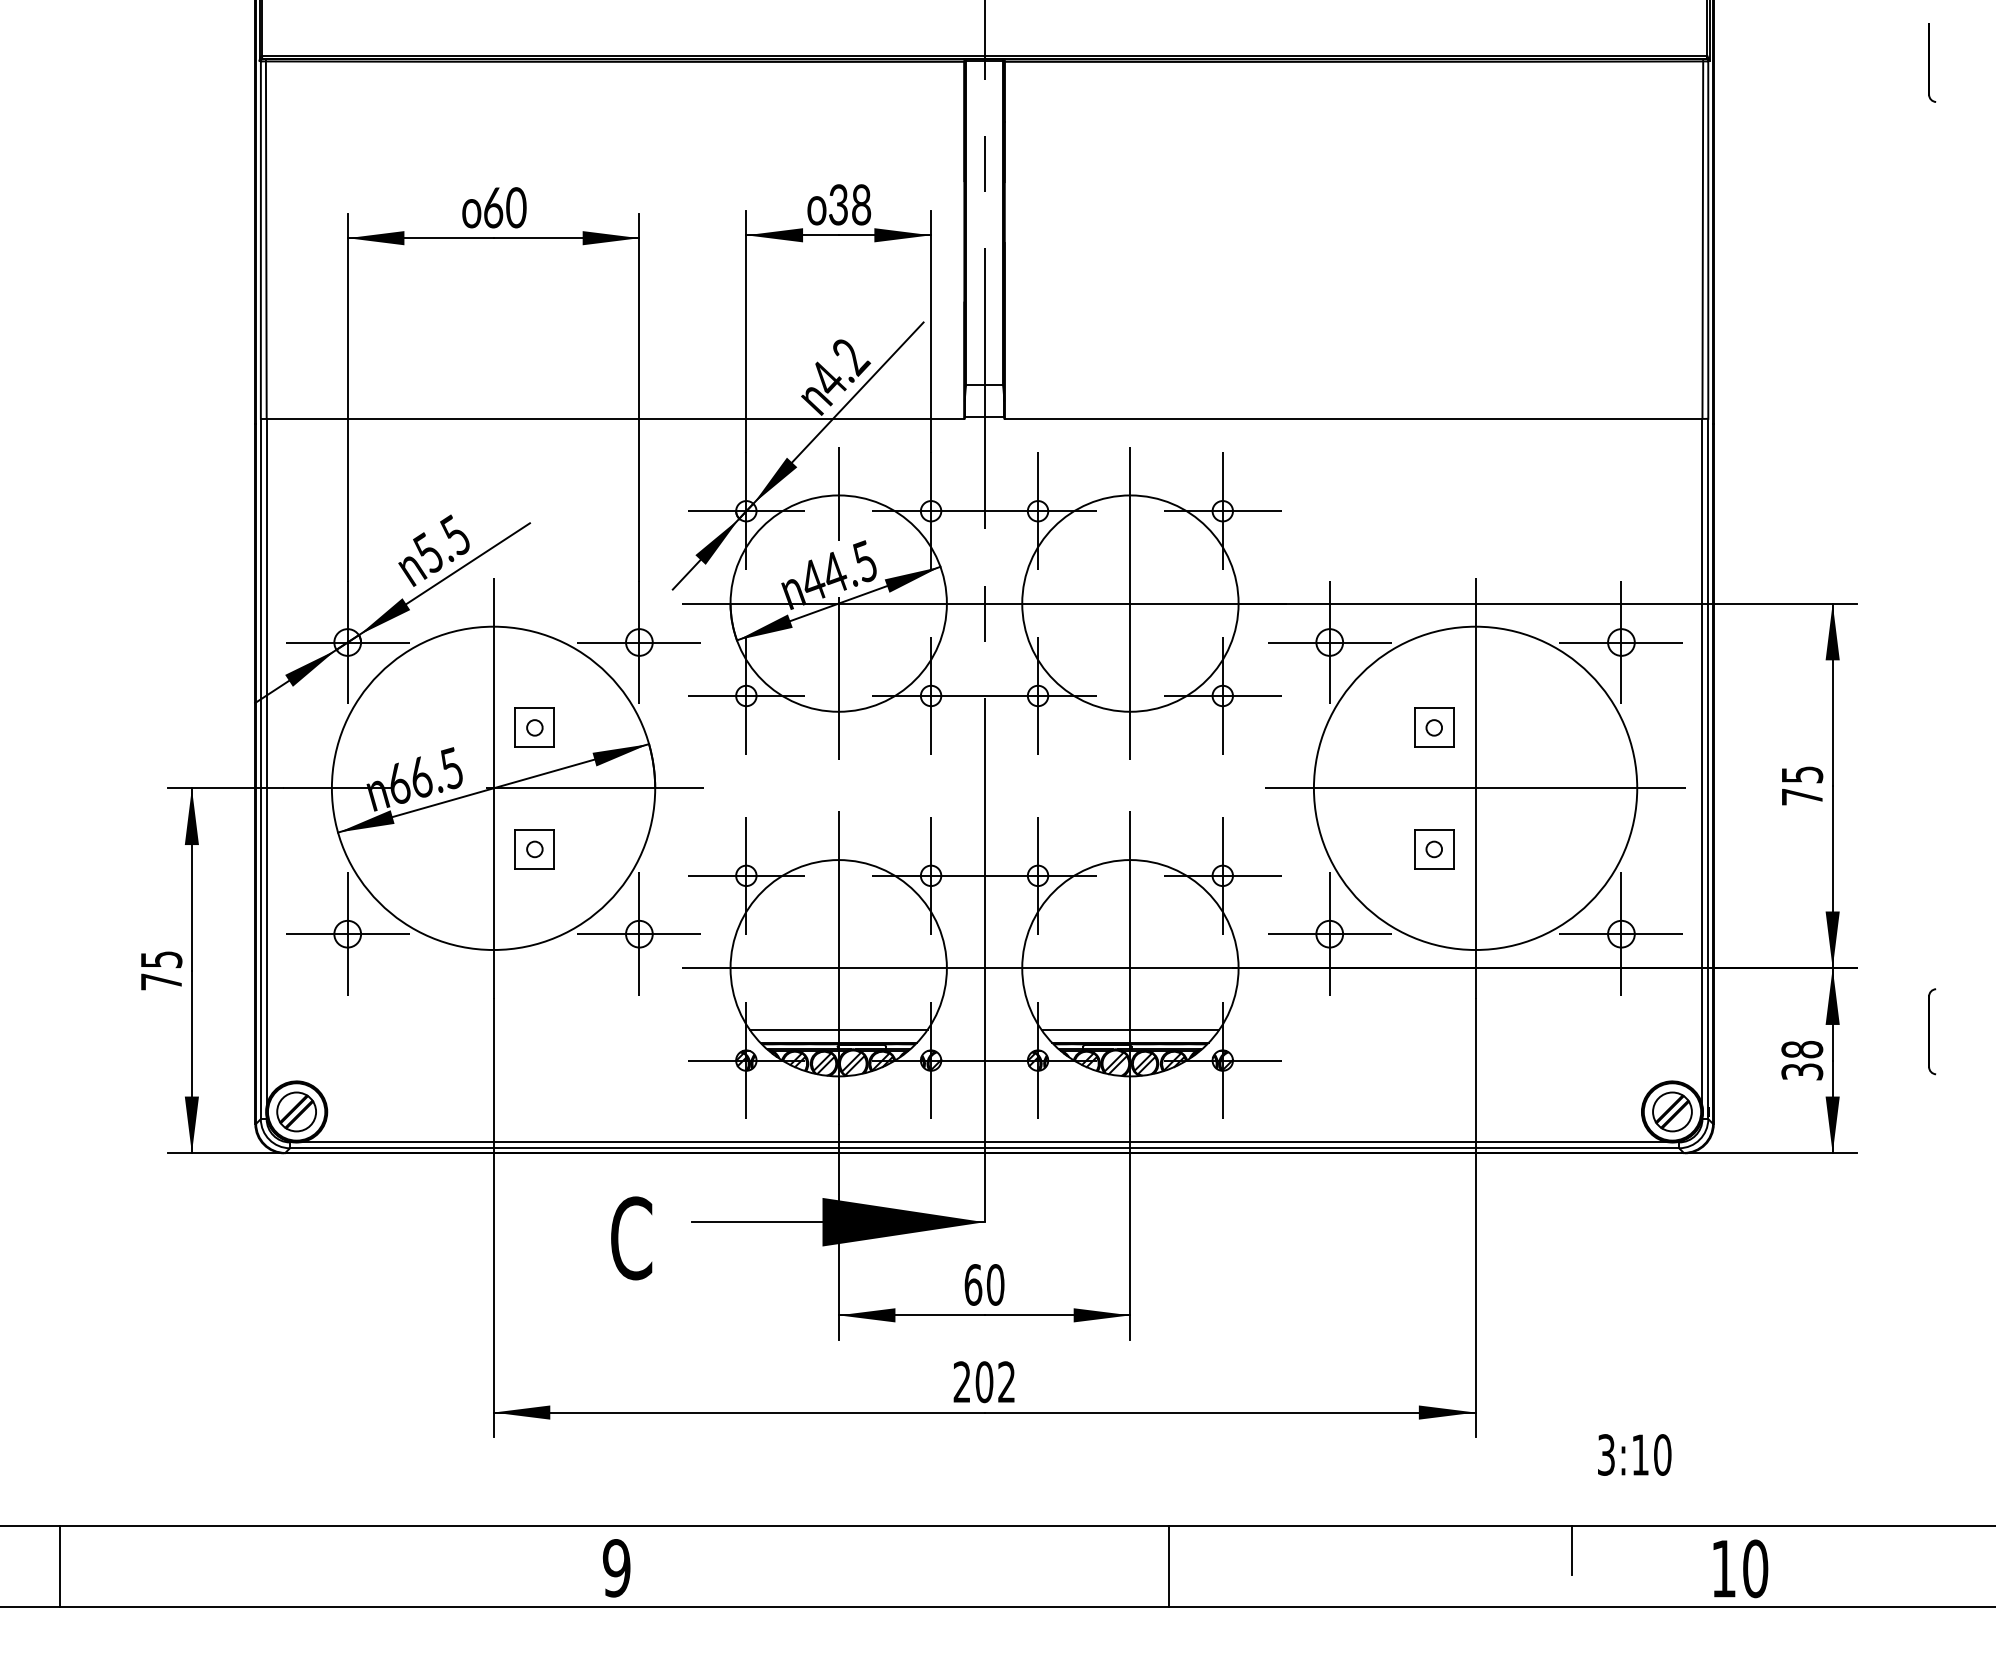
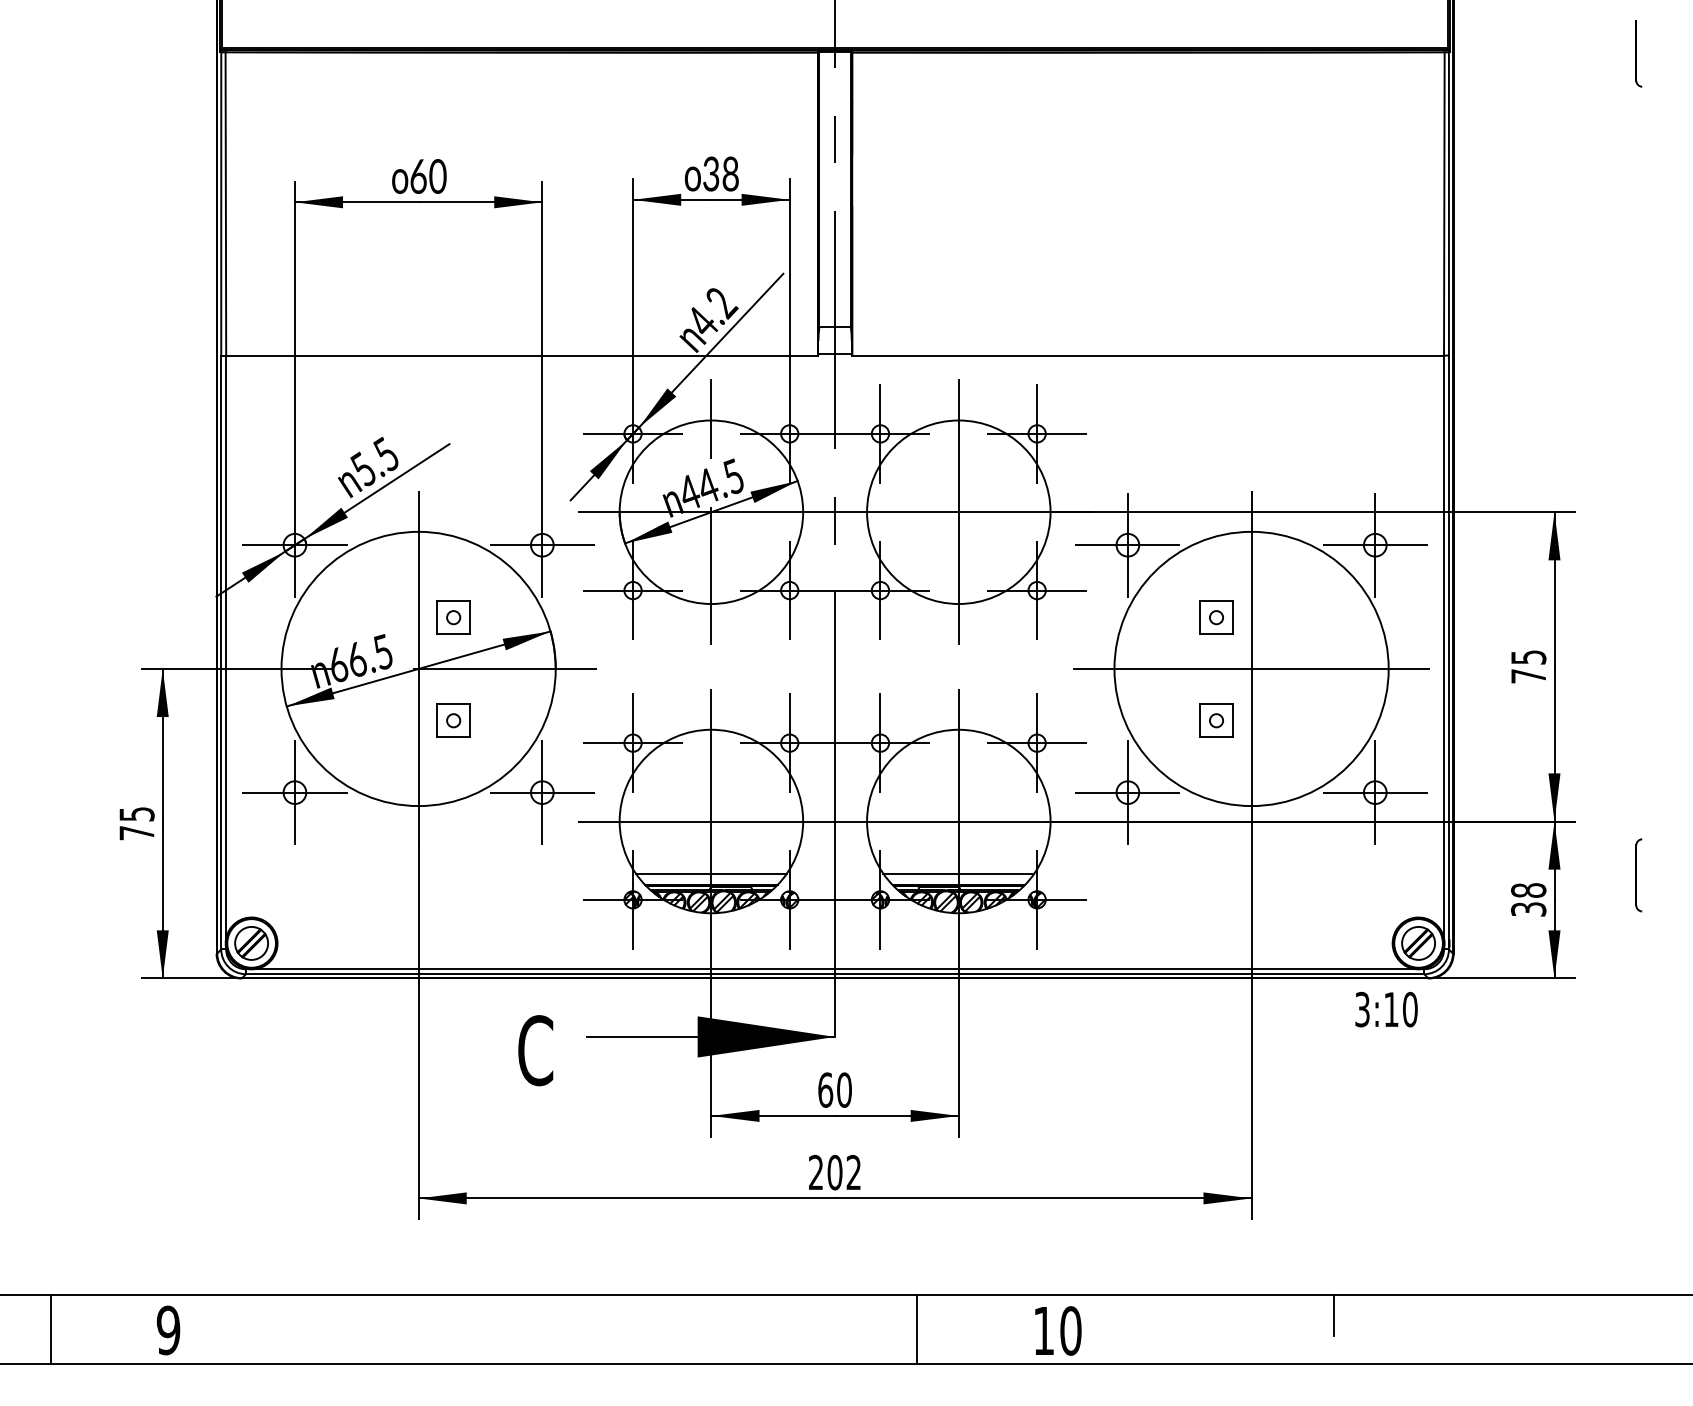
text: (1634, 1454) -> (1386, 1009), moved
line: (1168, 1566) -> (917, 1328), moved
text: (616, 1568) -> (168, 1330), moved
text: (1740, 1568) -> (1058, 1330), moved

